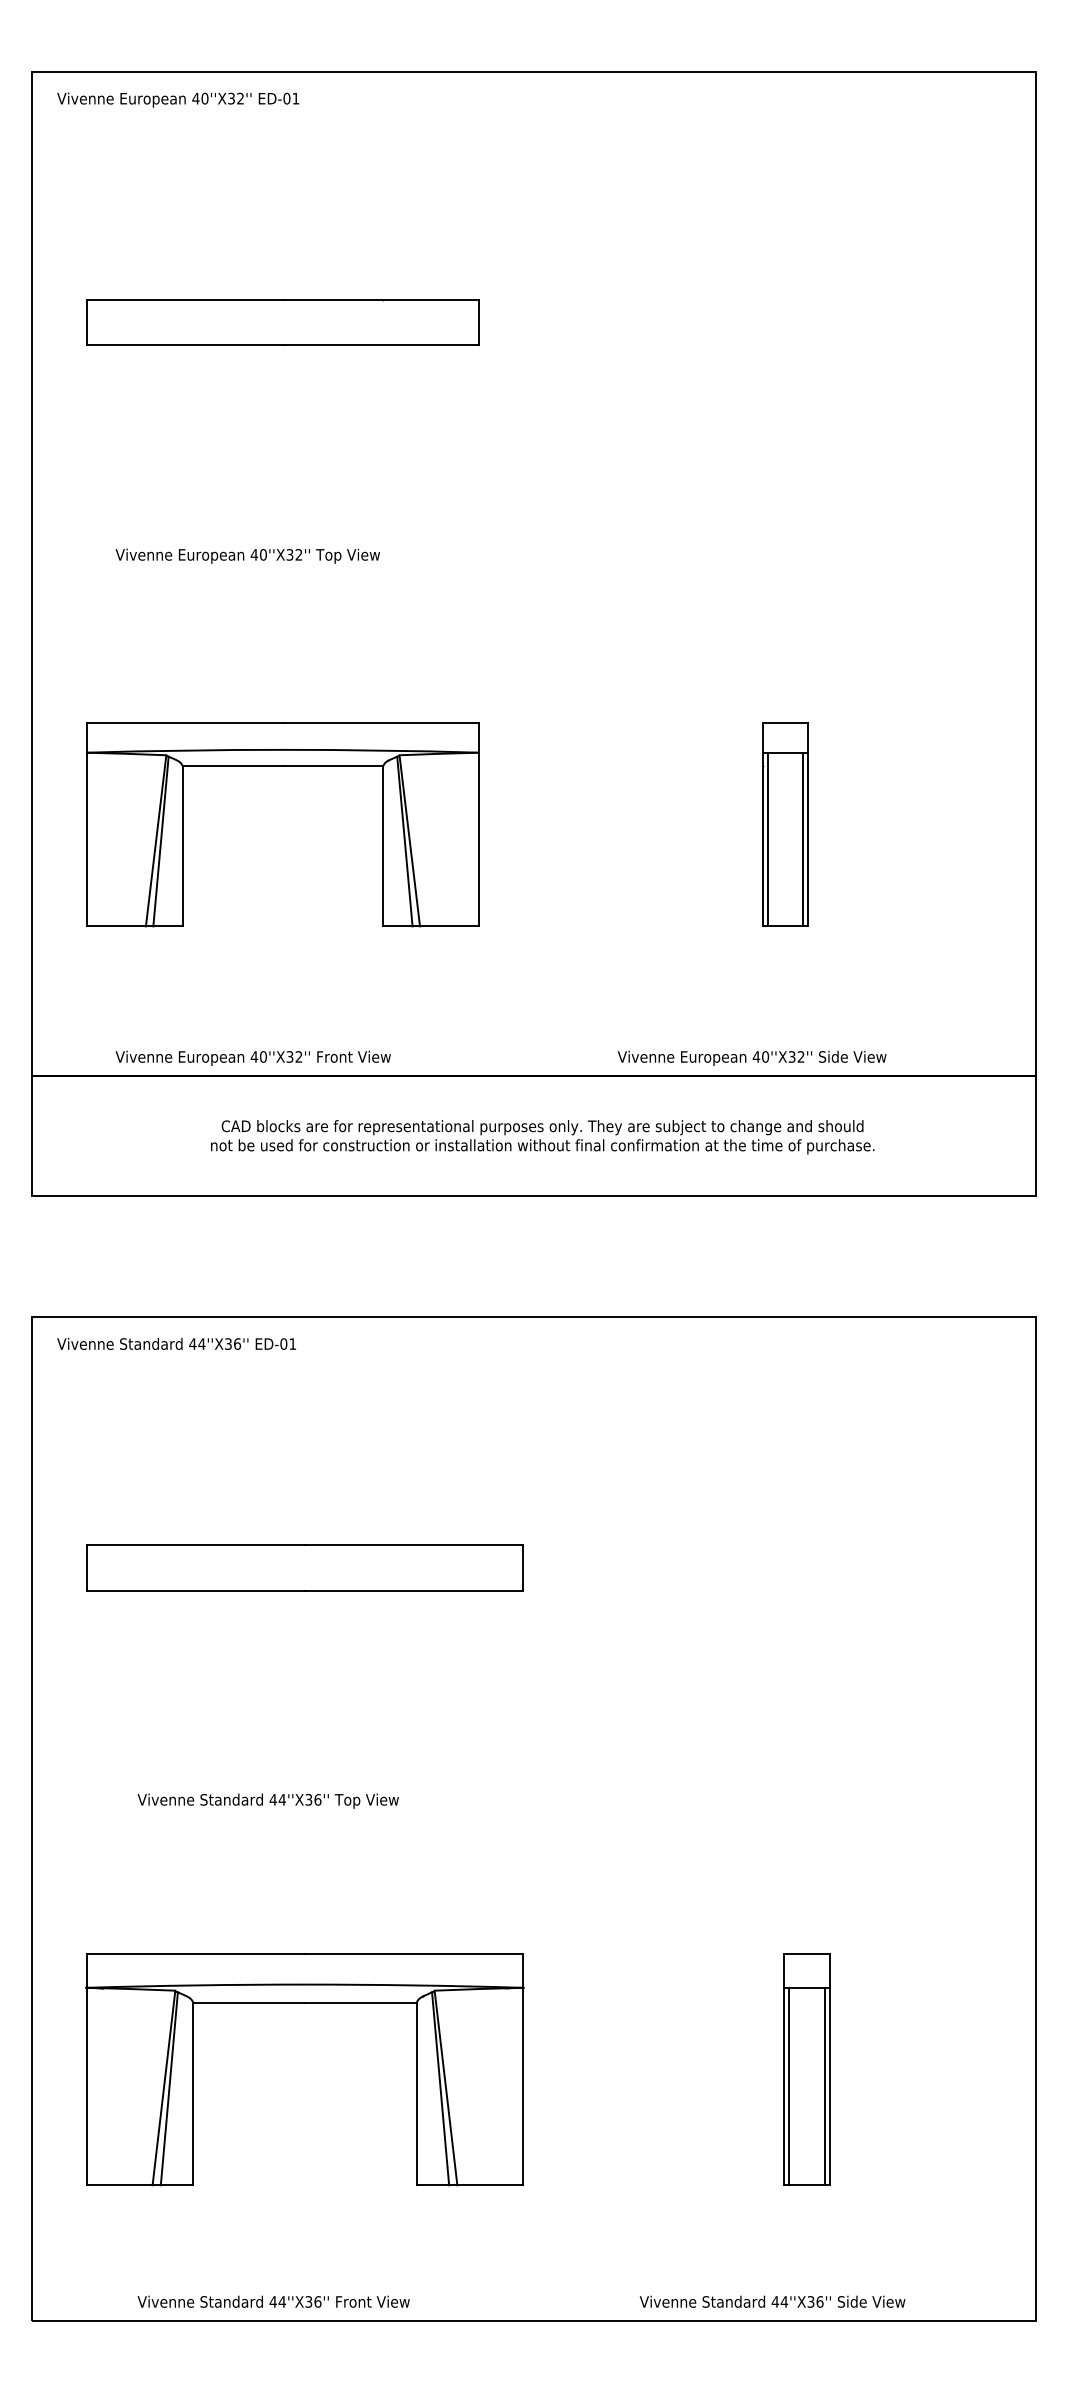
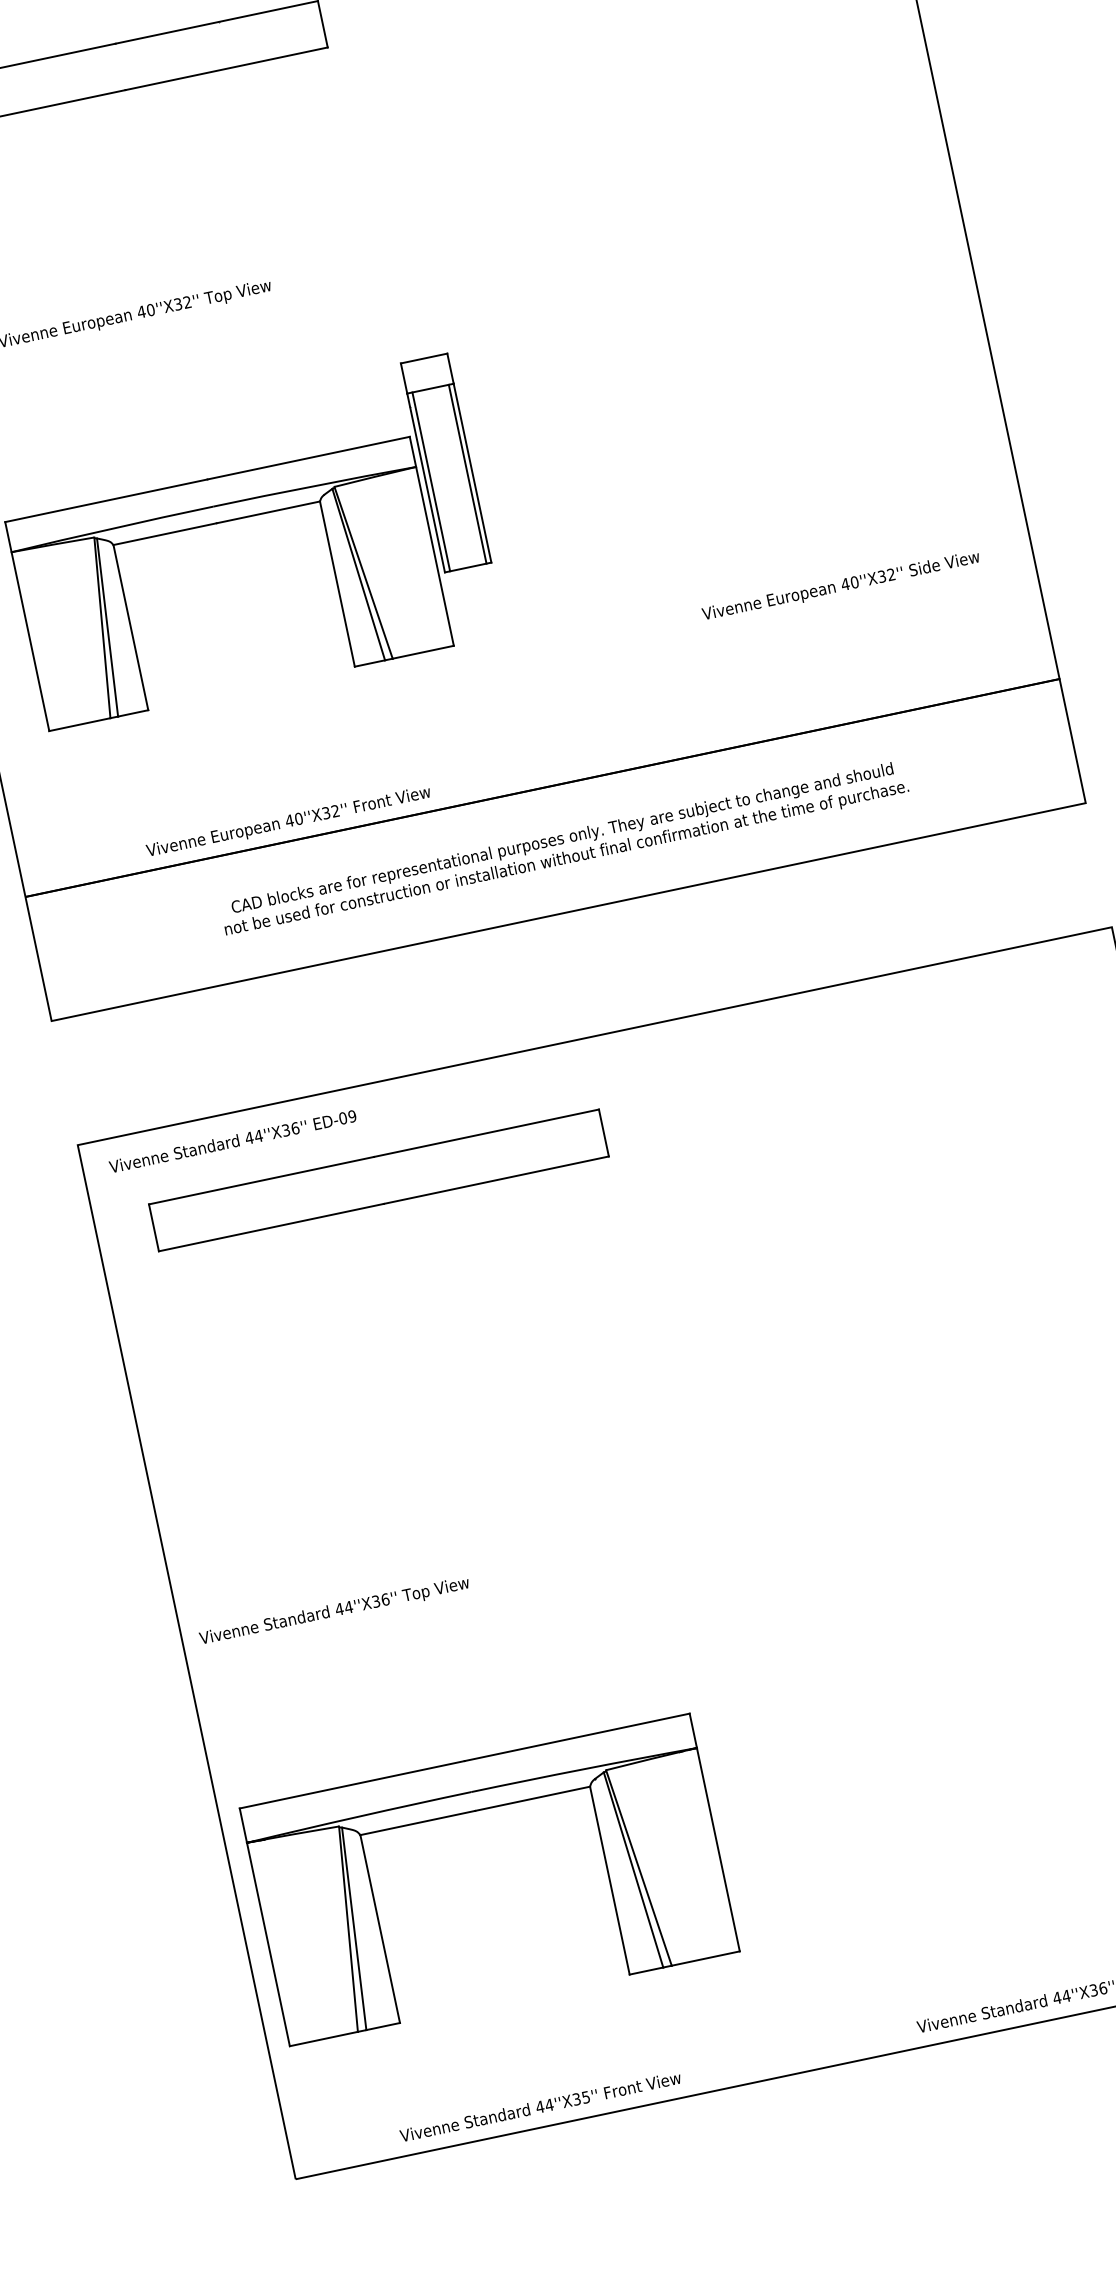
part: (785, 824) -> (446, 462), moved
text: (252, 1057) -> (287, 821), moved
text: (751, 1057) -> (840, 585), moved
text: (292, 1343) -> (351, 1115), ED-01 -> ED-09
part: (304, 1567) -> (378, 1180), moved
text: (267, 1800) -> (333, 1611), moved
part: (304, 2003) -> (474, 1811), moved
part: (806, 2069) -> (1038, 1751), removed
text: (317, 2301) -> (585, 2097), 44''X36'' -> 44''X35''

